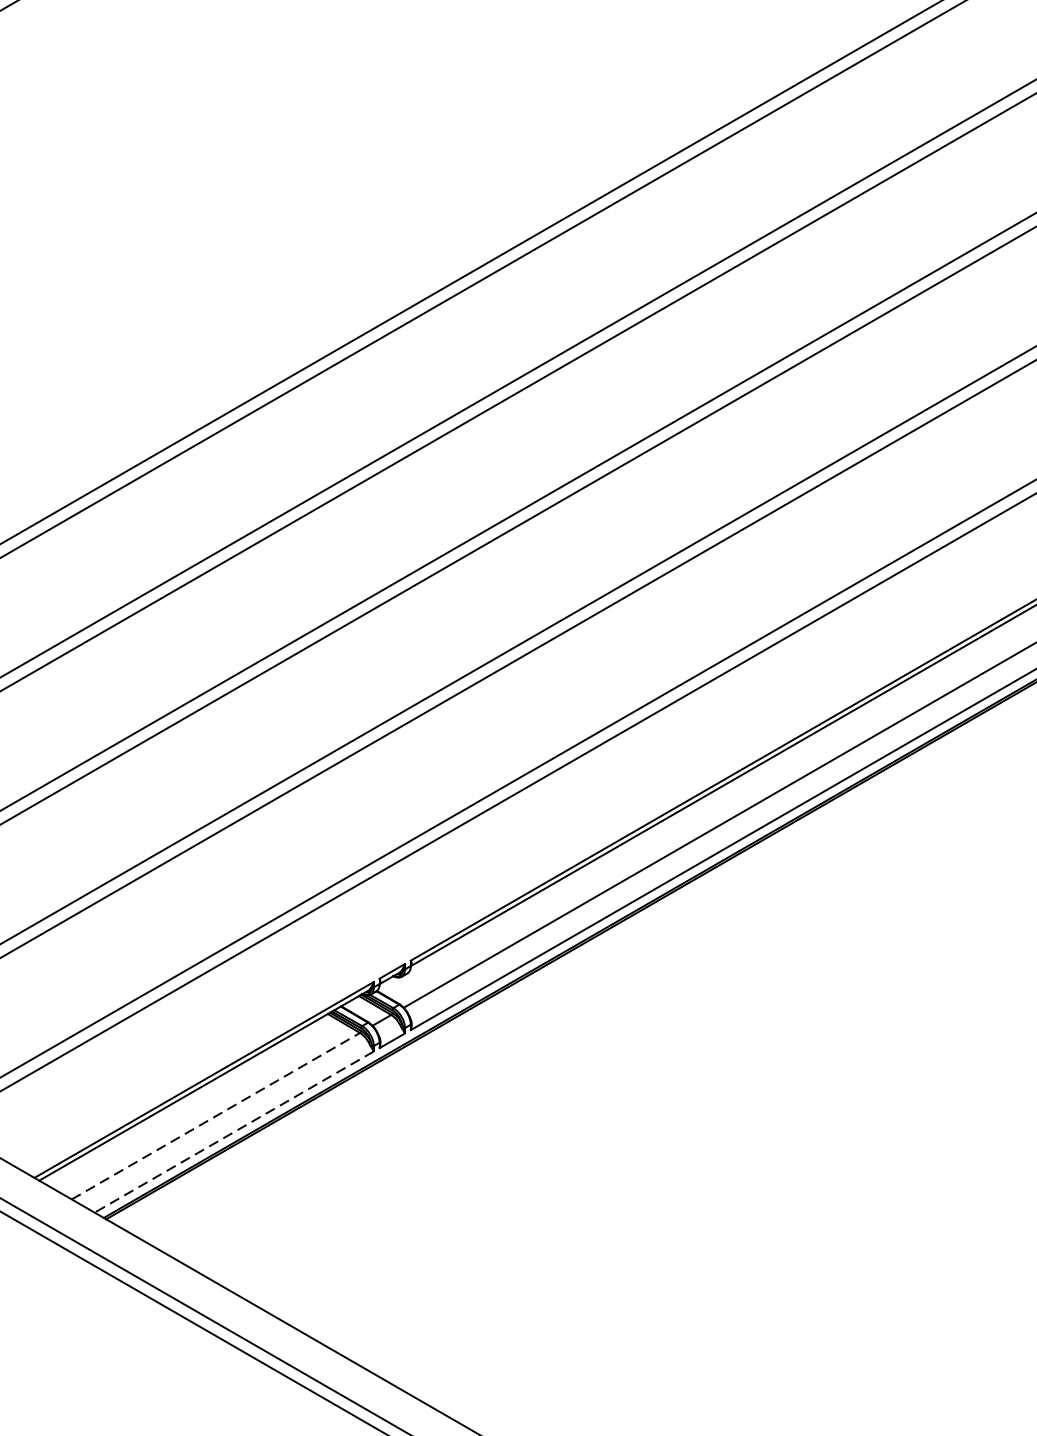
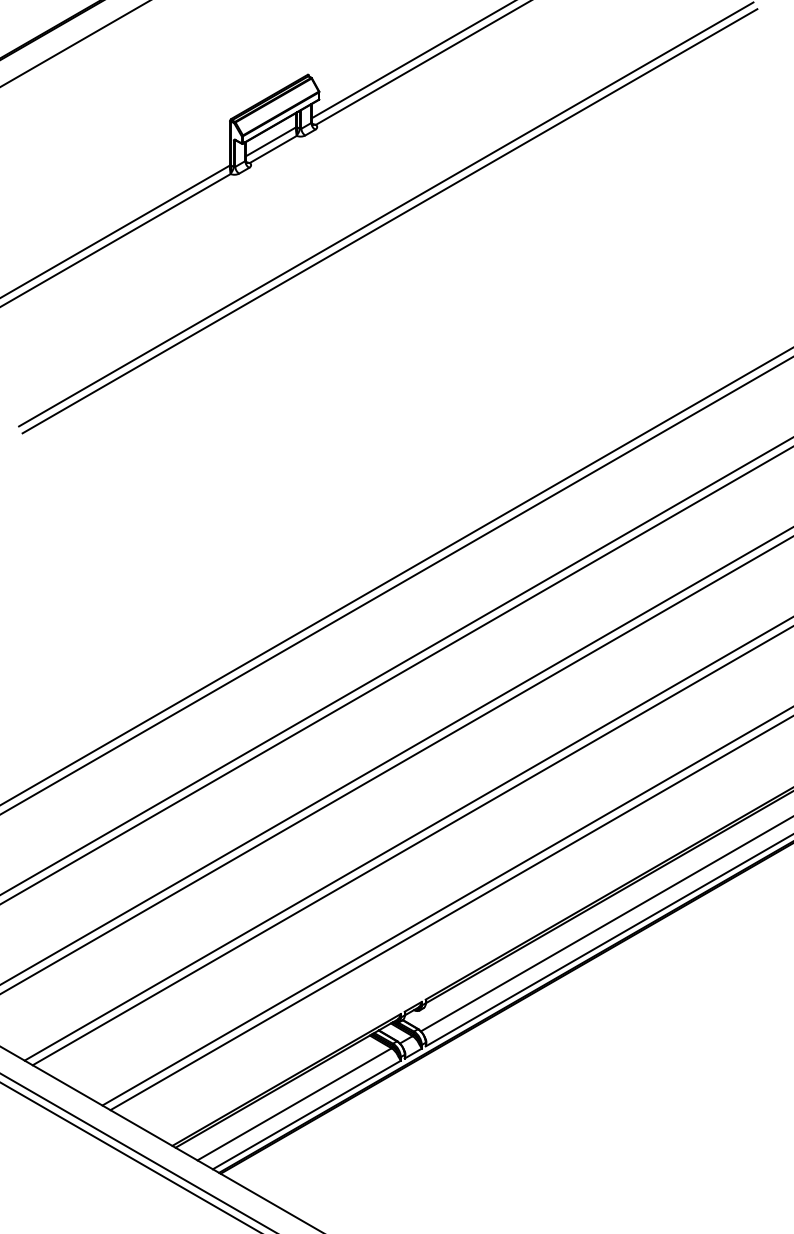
line: (215, 1116) -> (294, 1104), dashed -> solid
line: (233, 1132) -> (306, 1115), dashed -> solid

